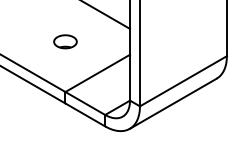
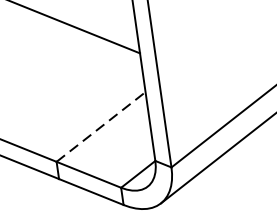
part: (65, 41) -> (45, 86), removed
line: (98, 73) -> (102, 126), solid -> dashed

